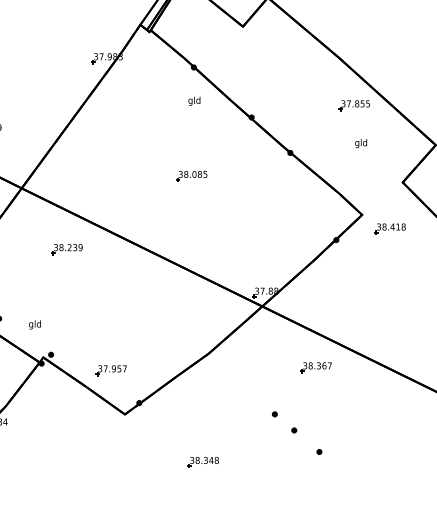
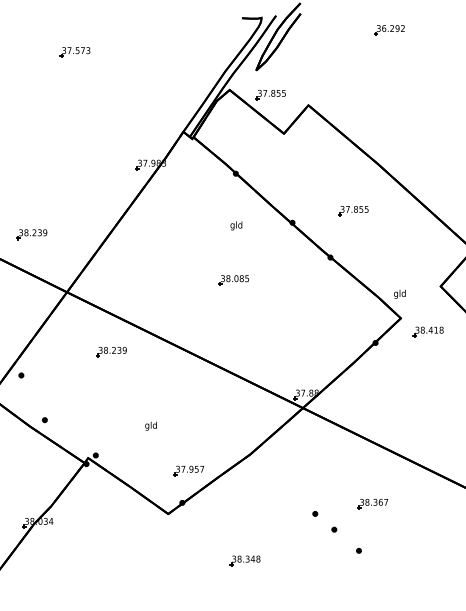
text: (194, 100) -> (236, 225), moved
part: (354, 105) -> (353, 211), moved
text: (360, 142) -> (399, 293), moved
text: (34, 324) -> (150, 425), moved
part: (315, 367) -> (372, 503), moved
part: (110, 370) -> (188, 470), moved

